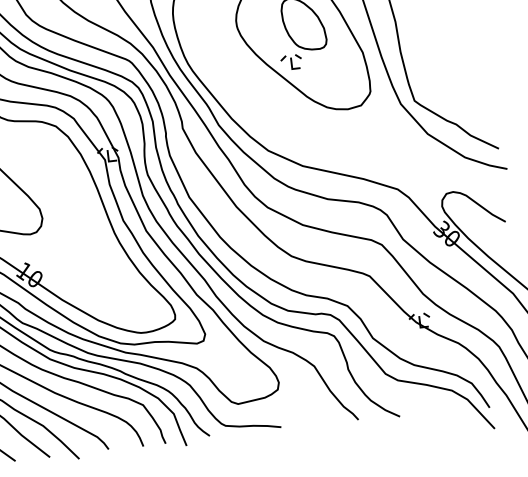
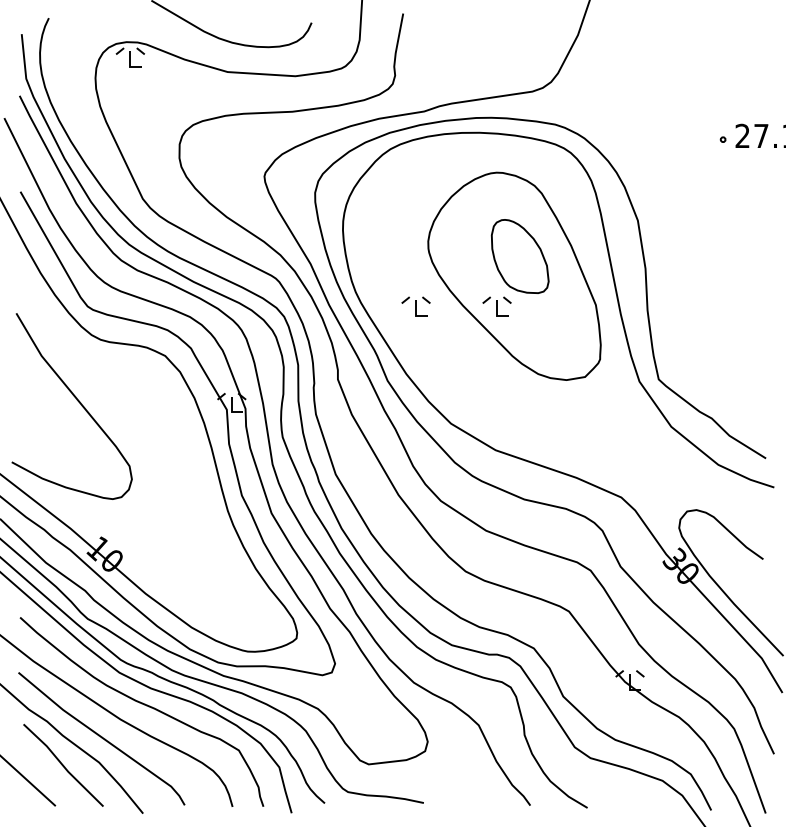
part: (232, 69) -> (415, 306), added

